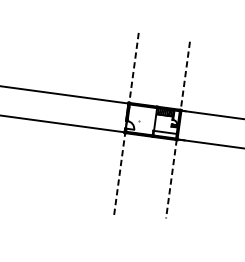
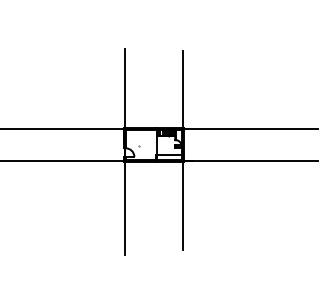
line: (126, 124) -> (125, 152), dashed -> solid
line: (177, 130) -> (182, 151), dashed -> solid

